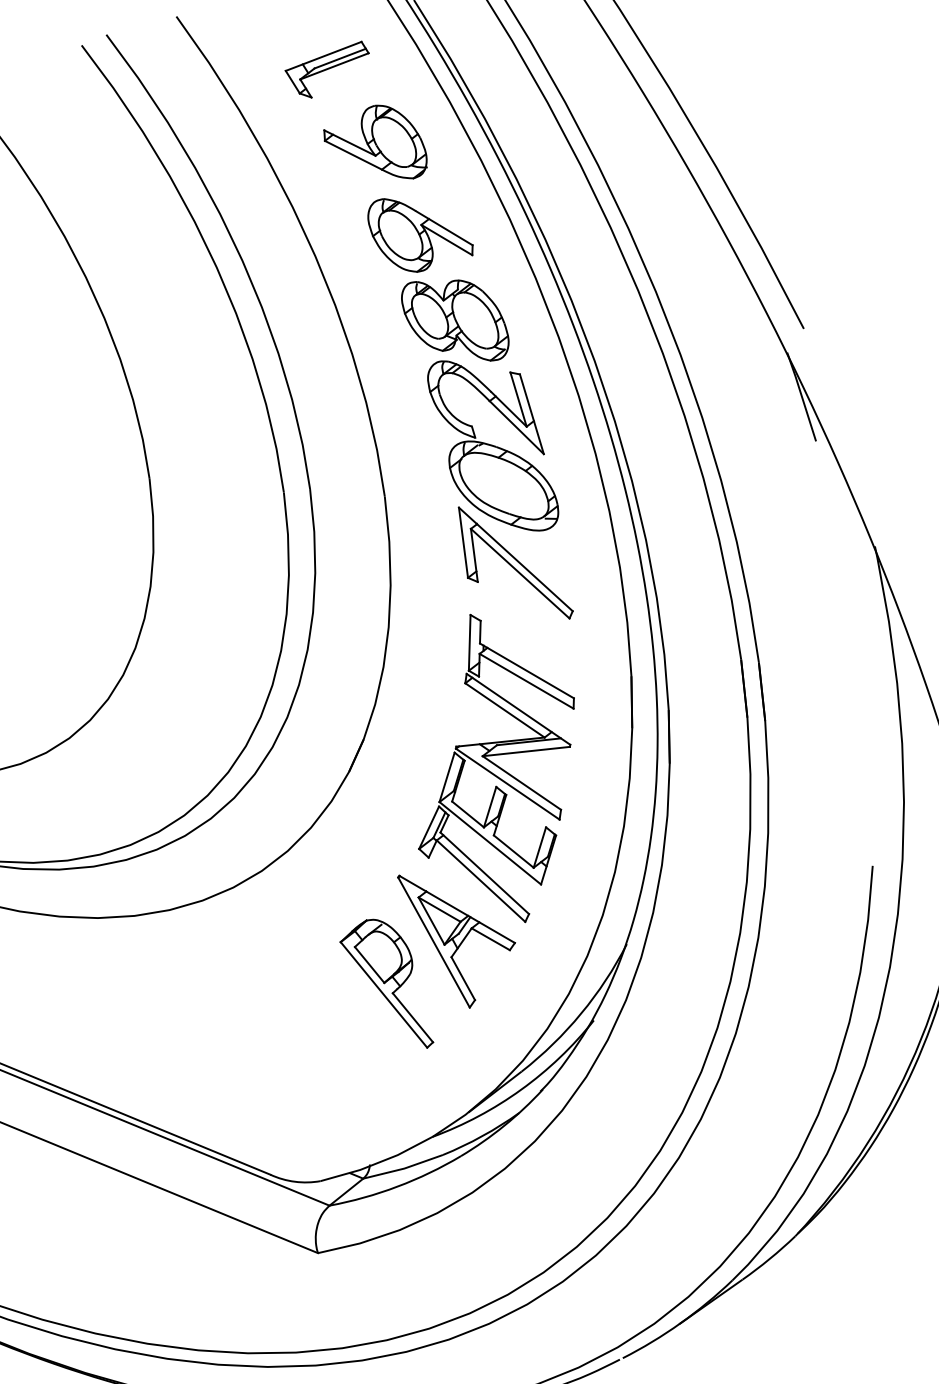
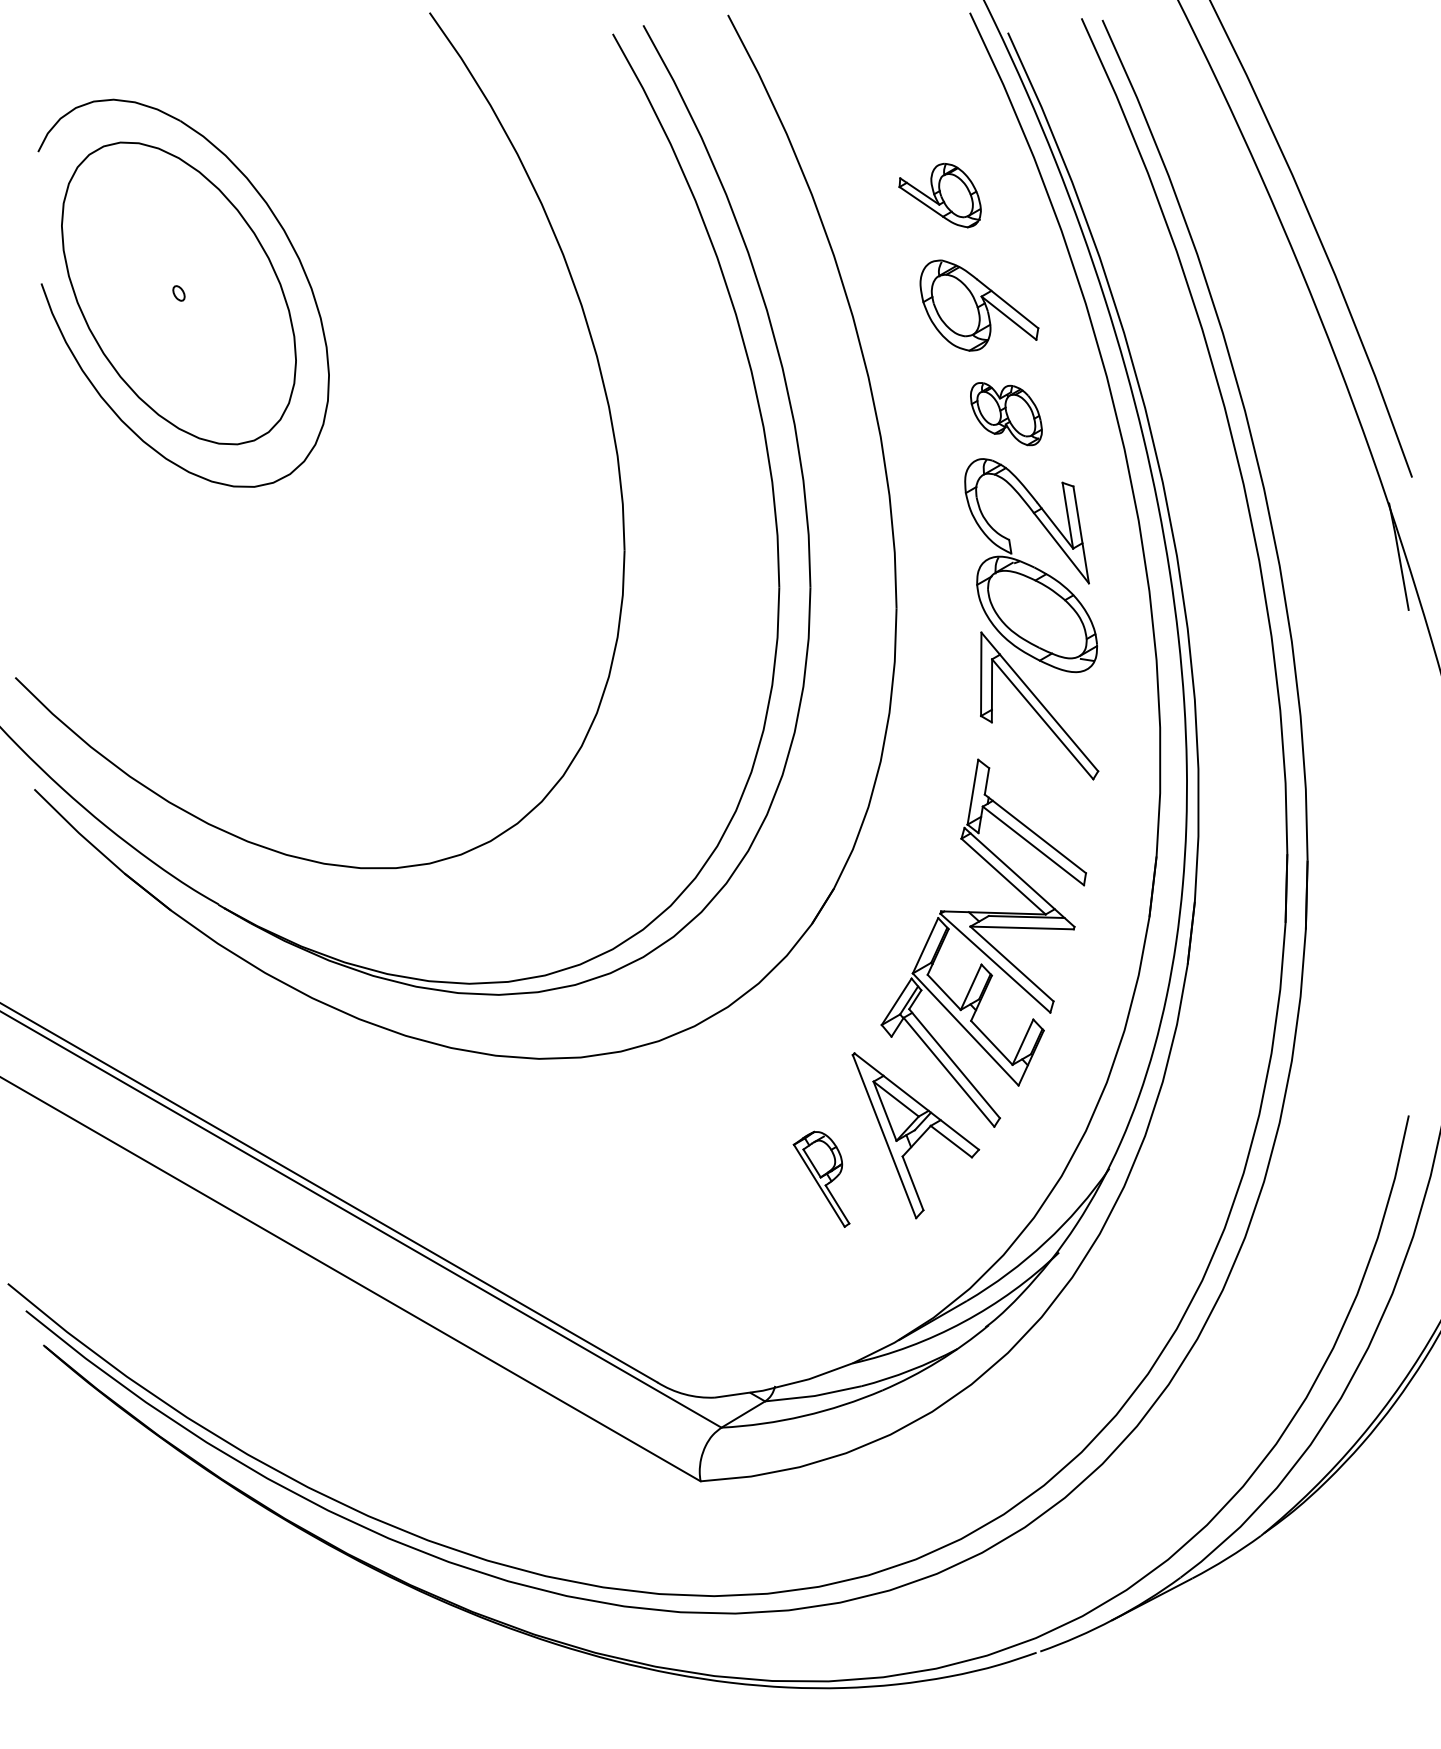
part: (327, 70) -> (896, 101), removed
part: (375, 144) -> (940, 195), size x0.7
part: (455, 320) -> (1006, 413), size x0.6
part: (385, 985) -> (821, 1179), size x0.6

